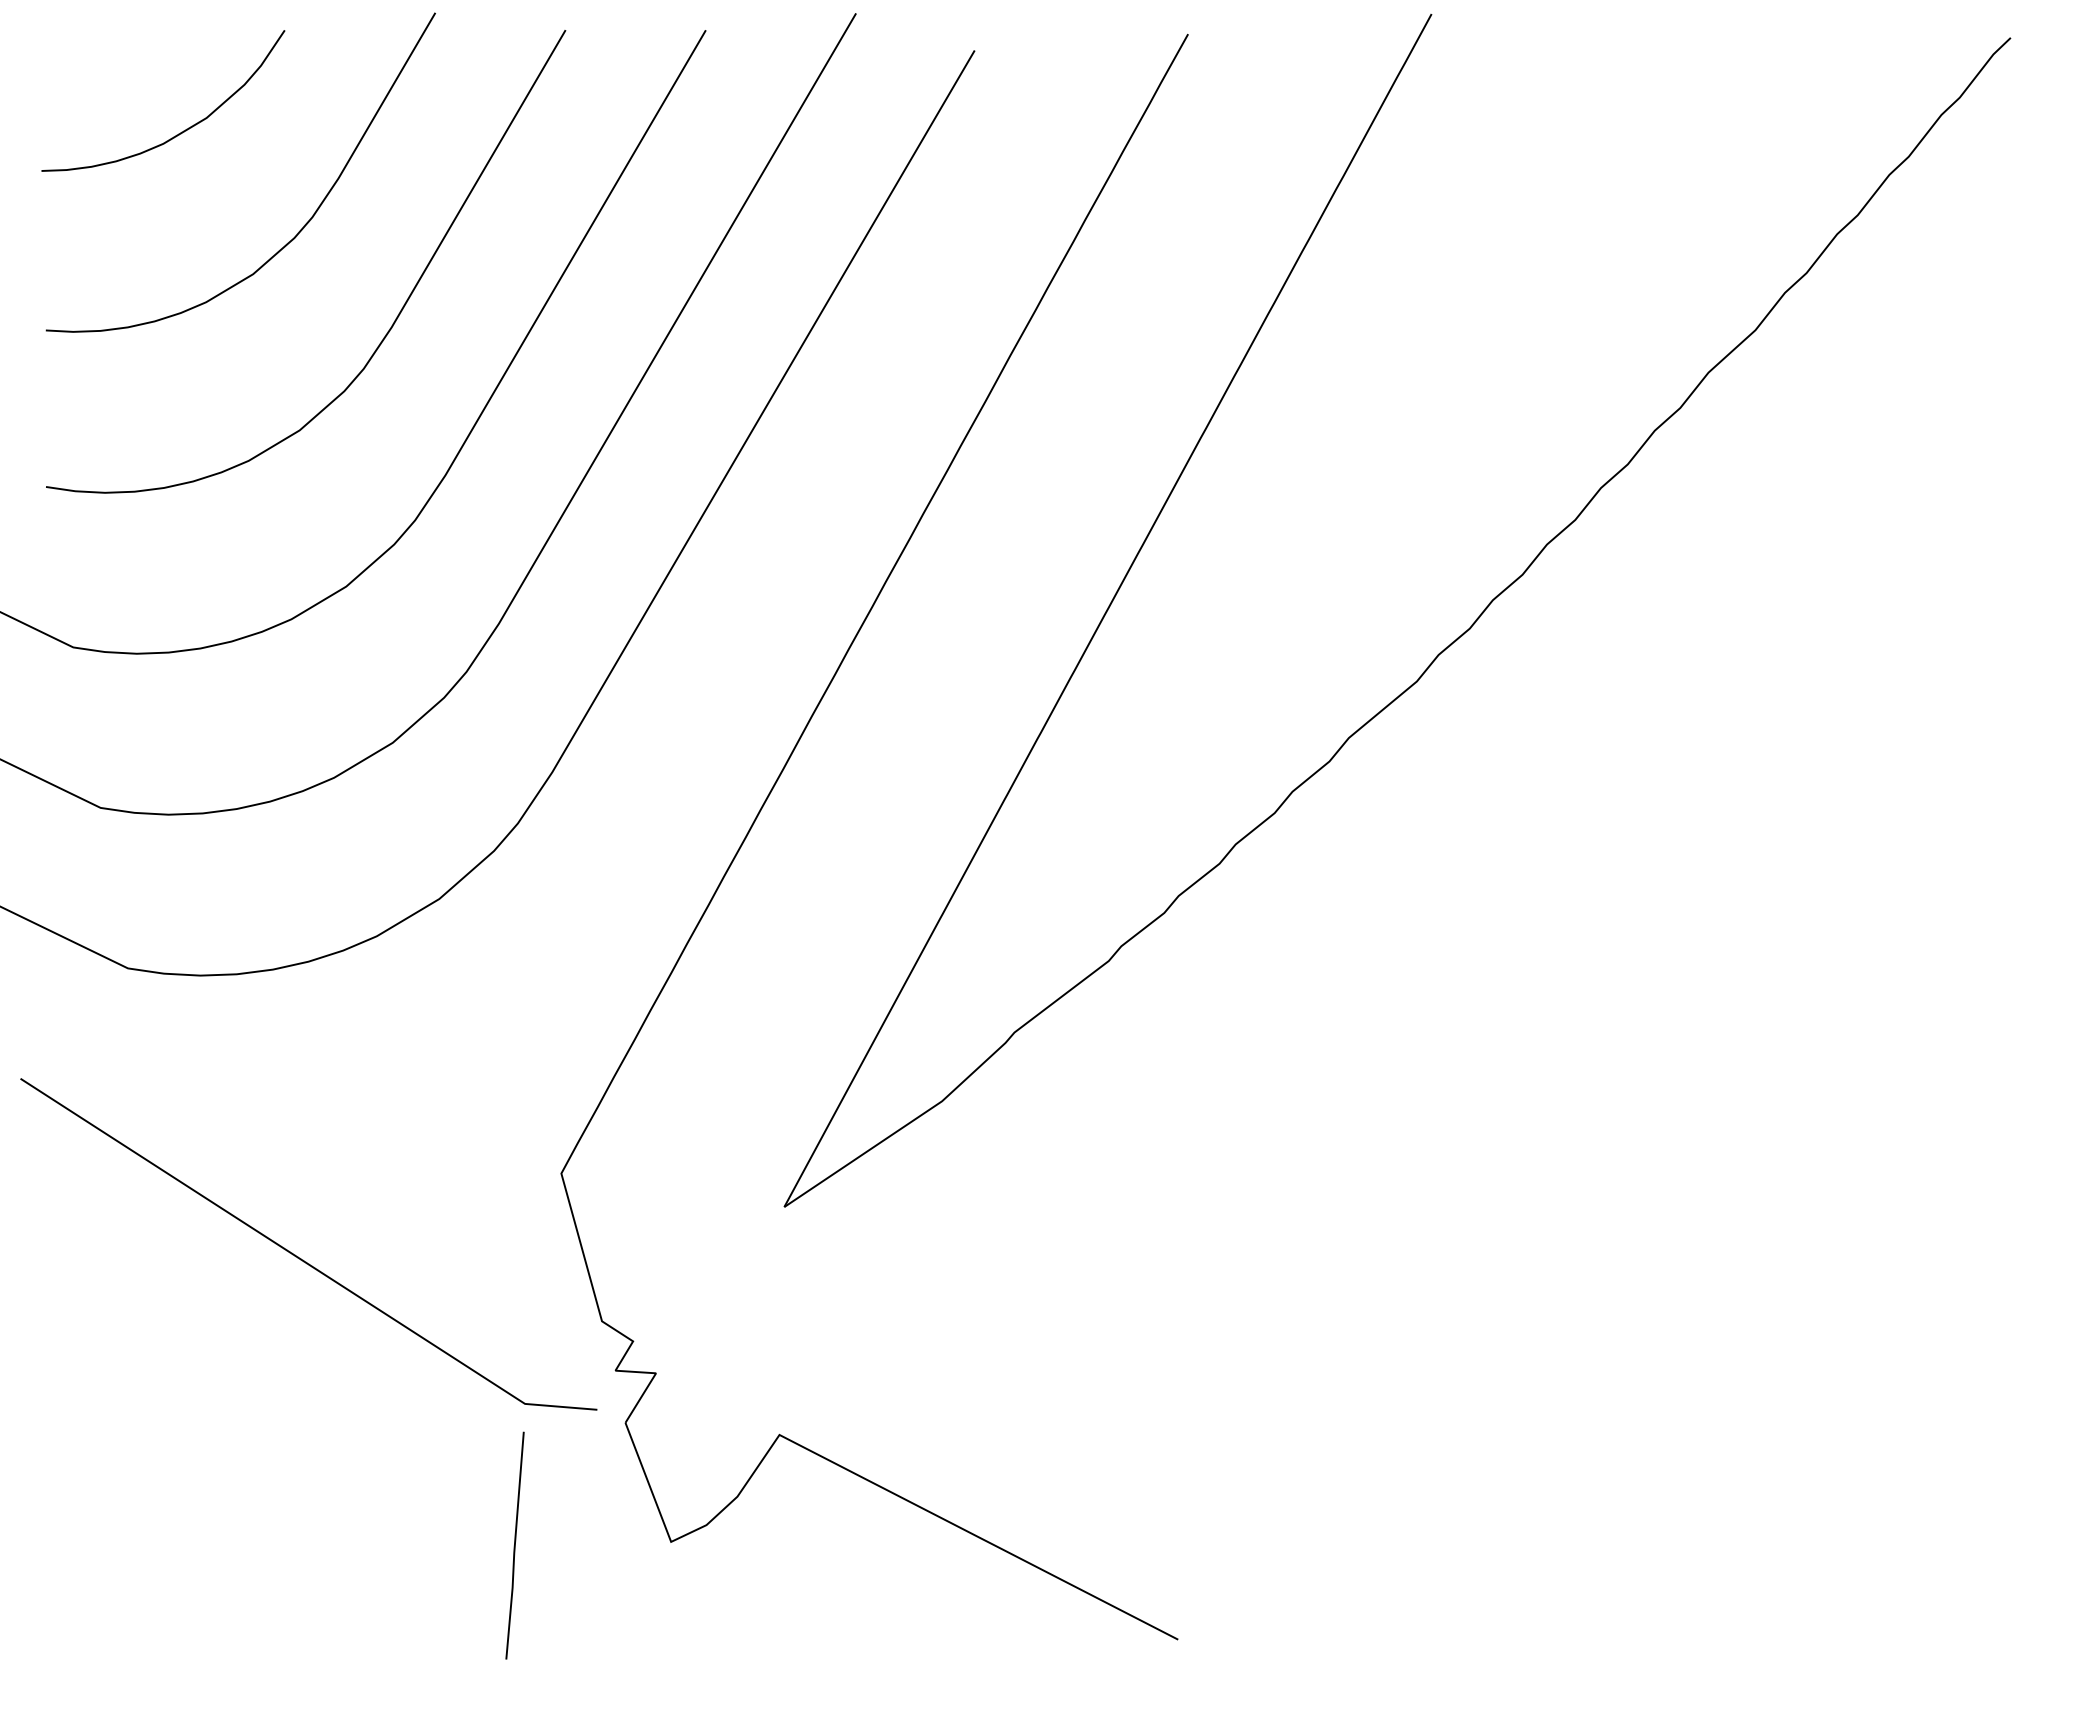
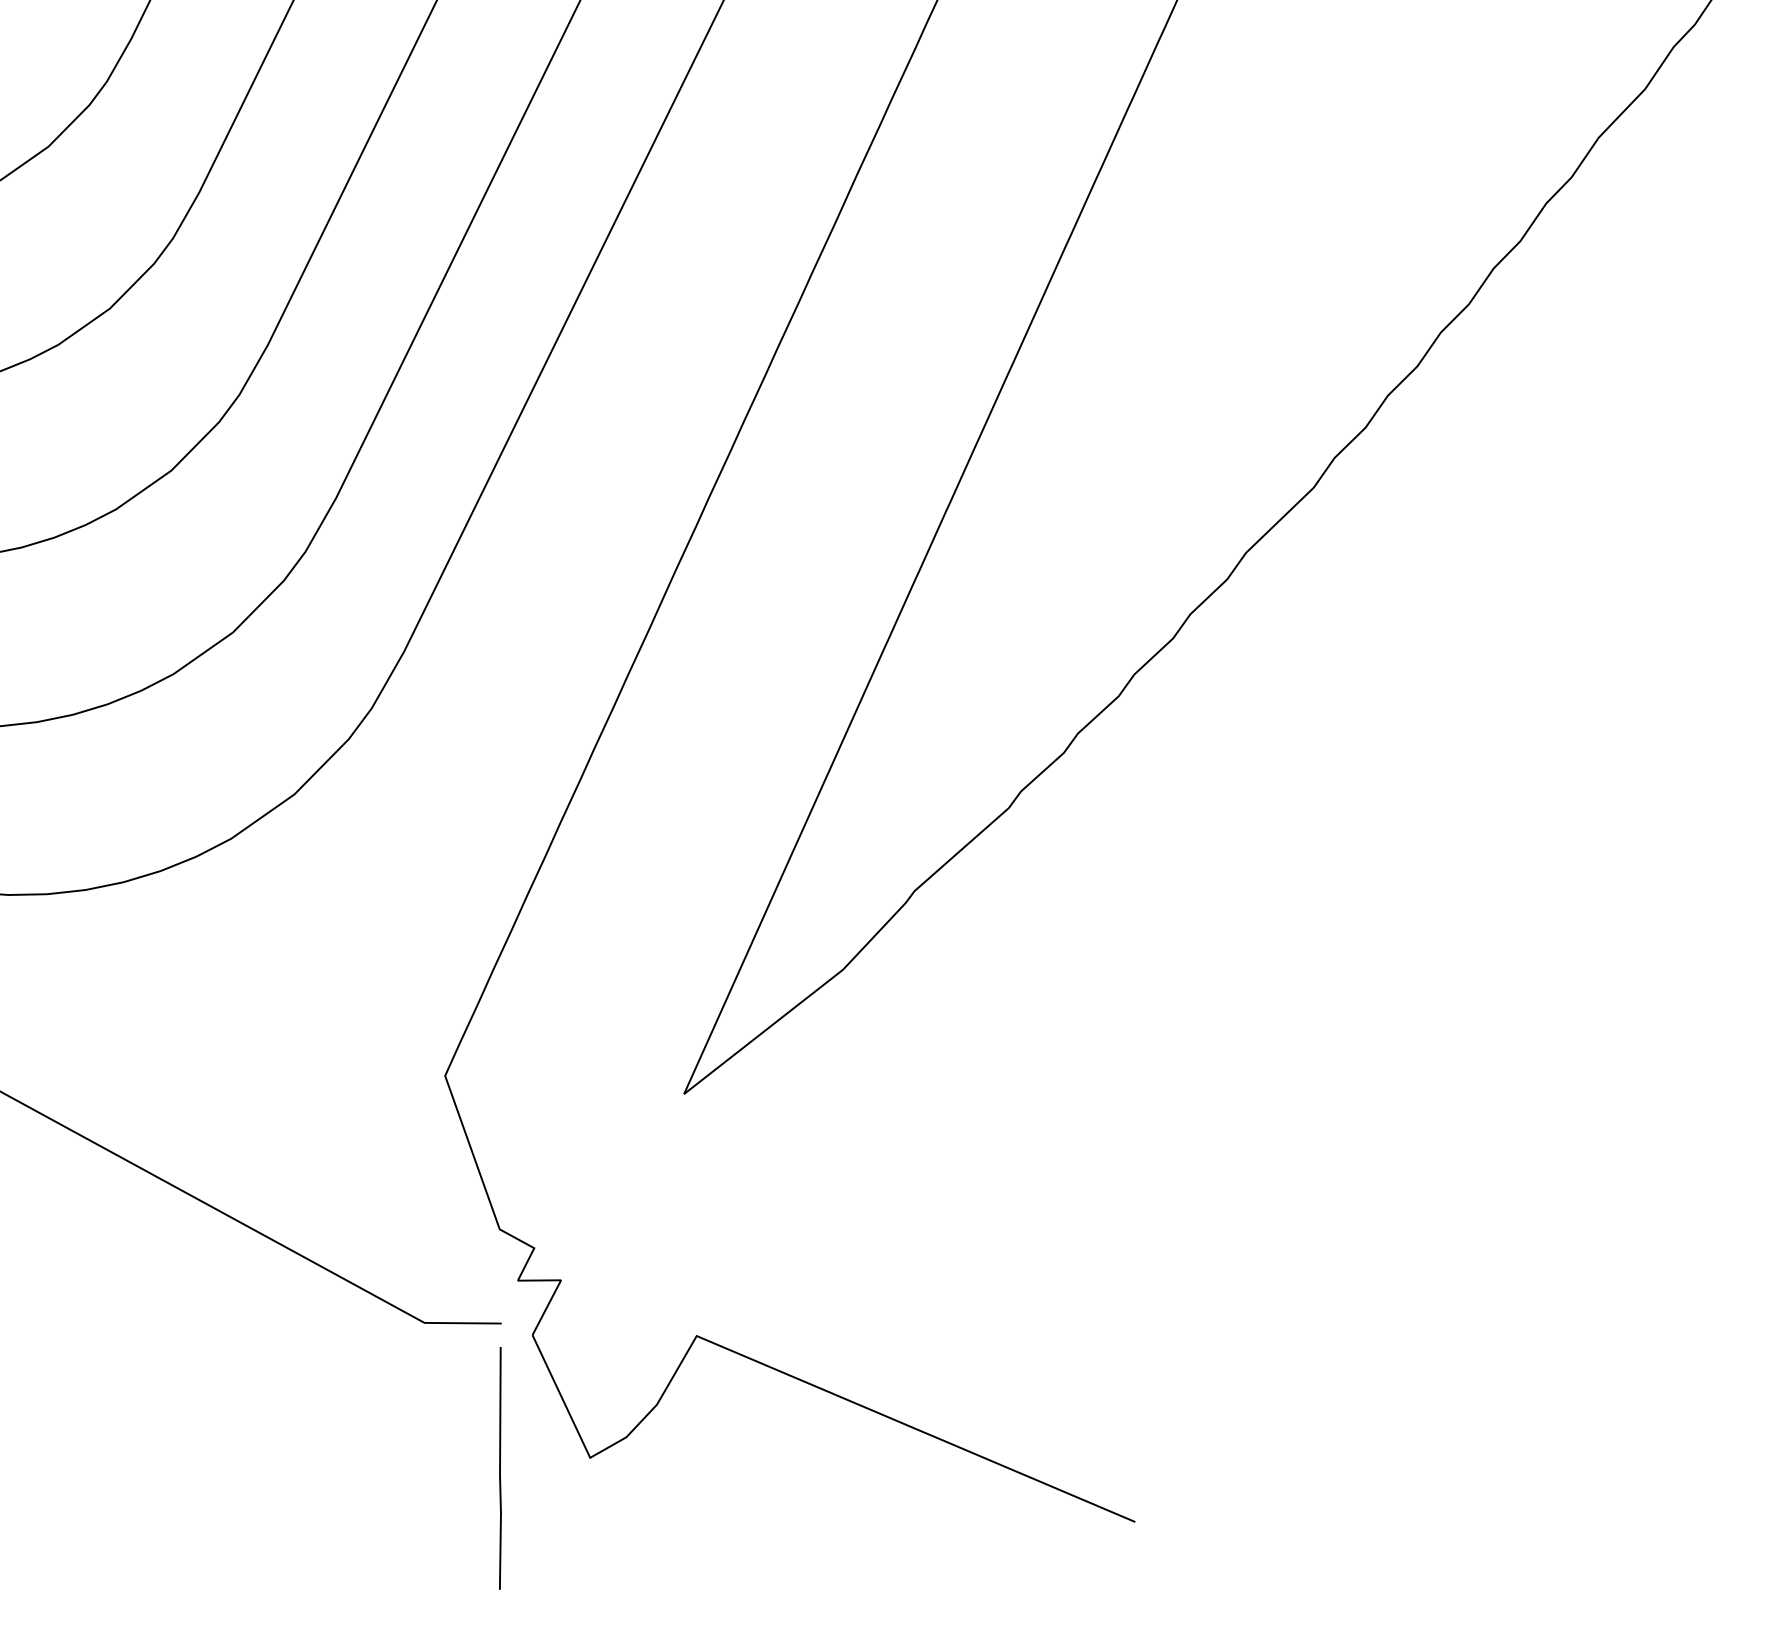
line: (514, 1545) -> (499, 1468), moved

